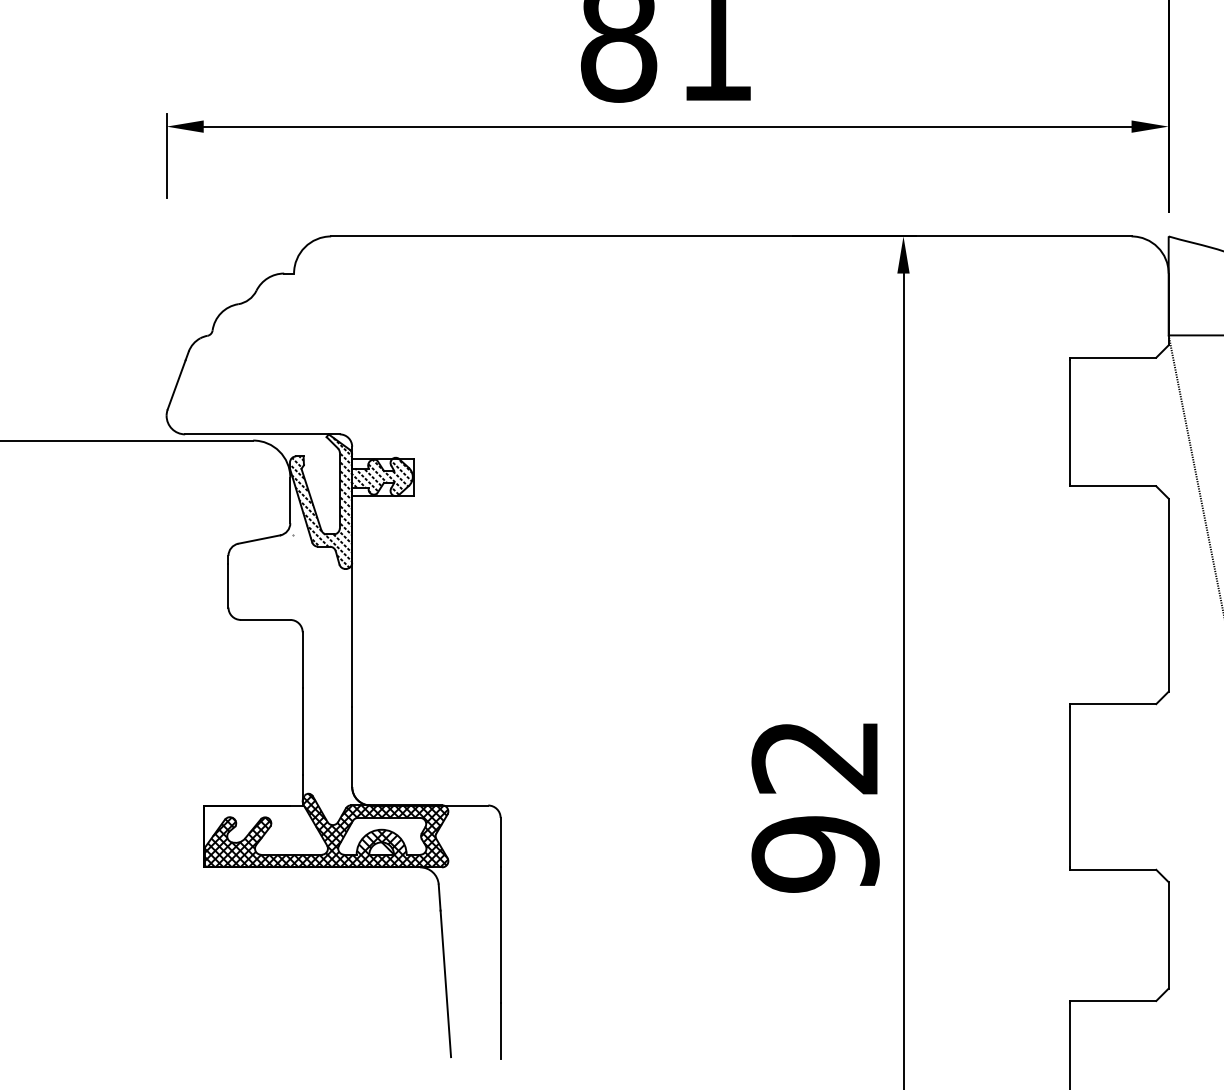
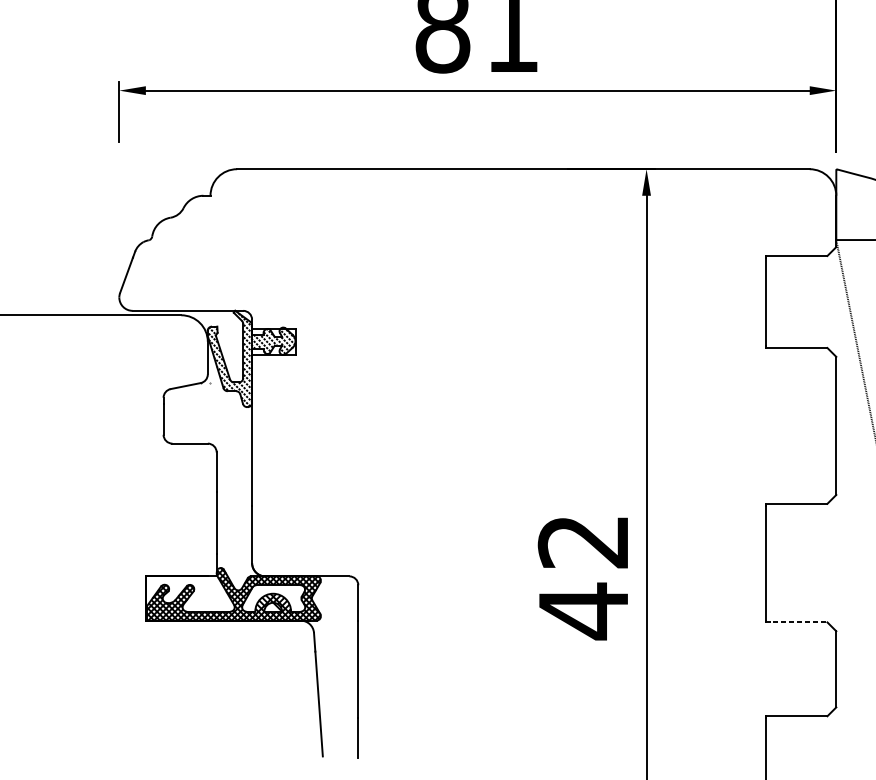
text: (815, 854) -> (583, 611), 92 -> 42
line: (1113, 869) -> (796, 622), solid -> dashed

